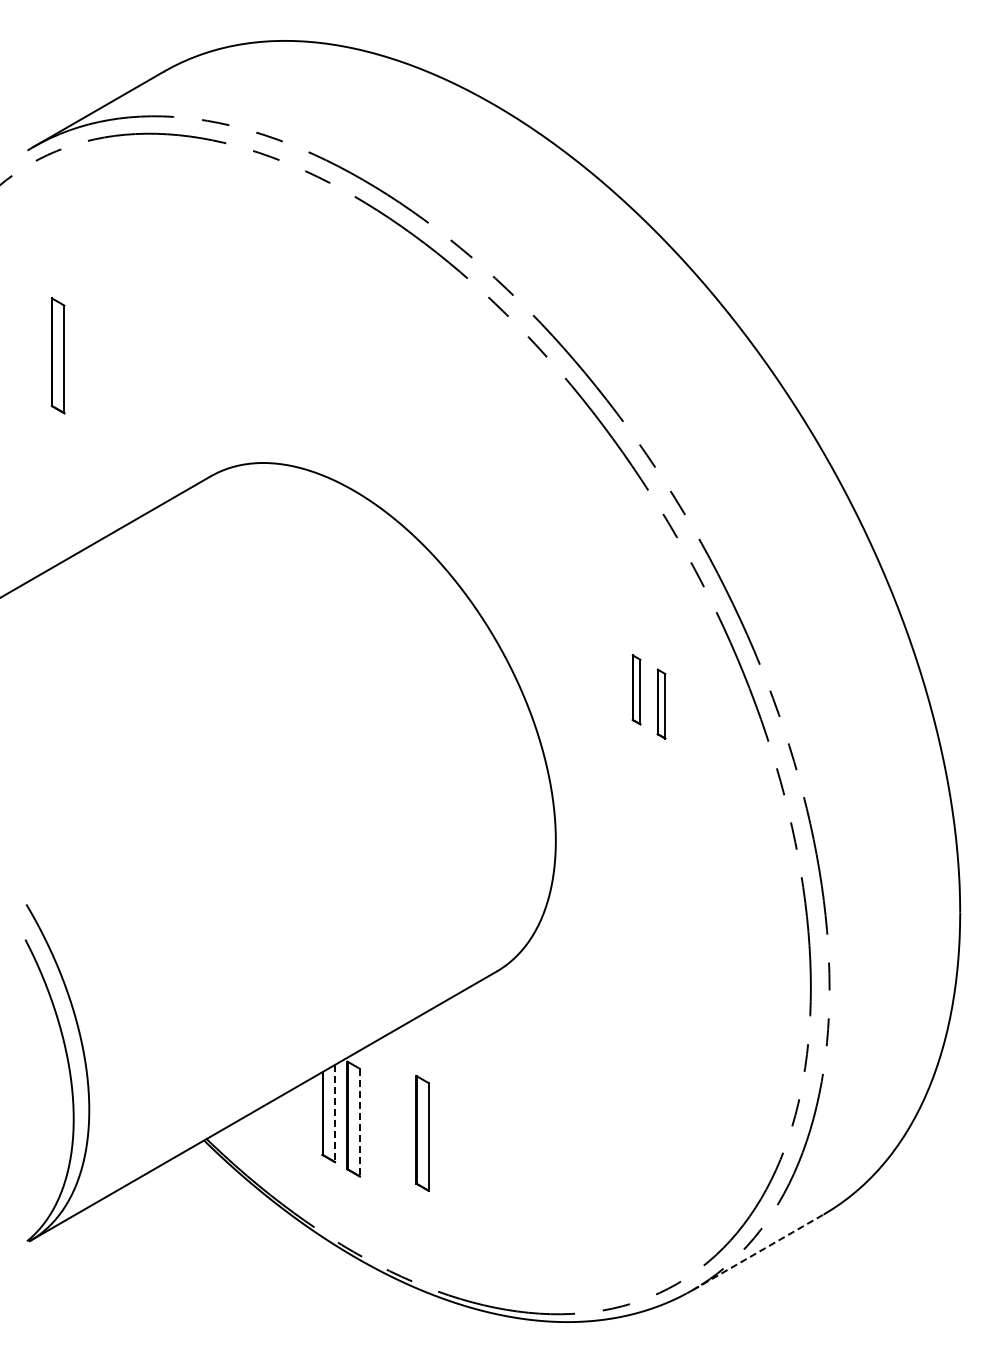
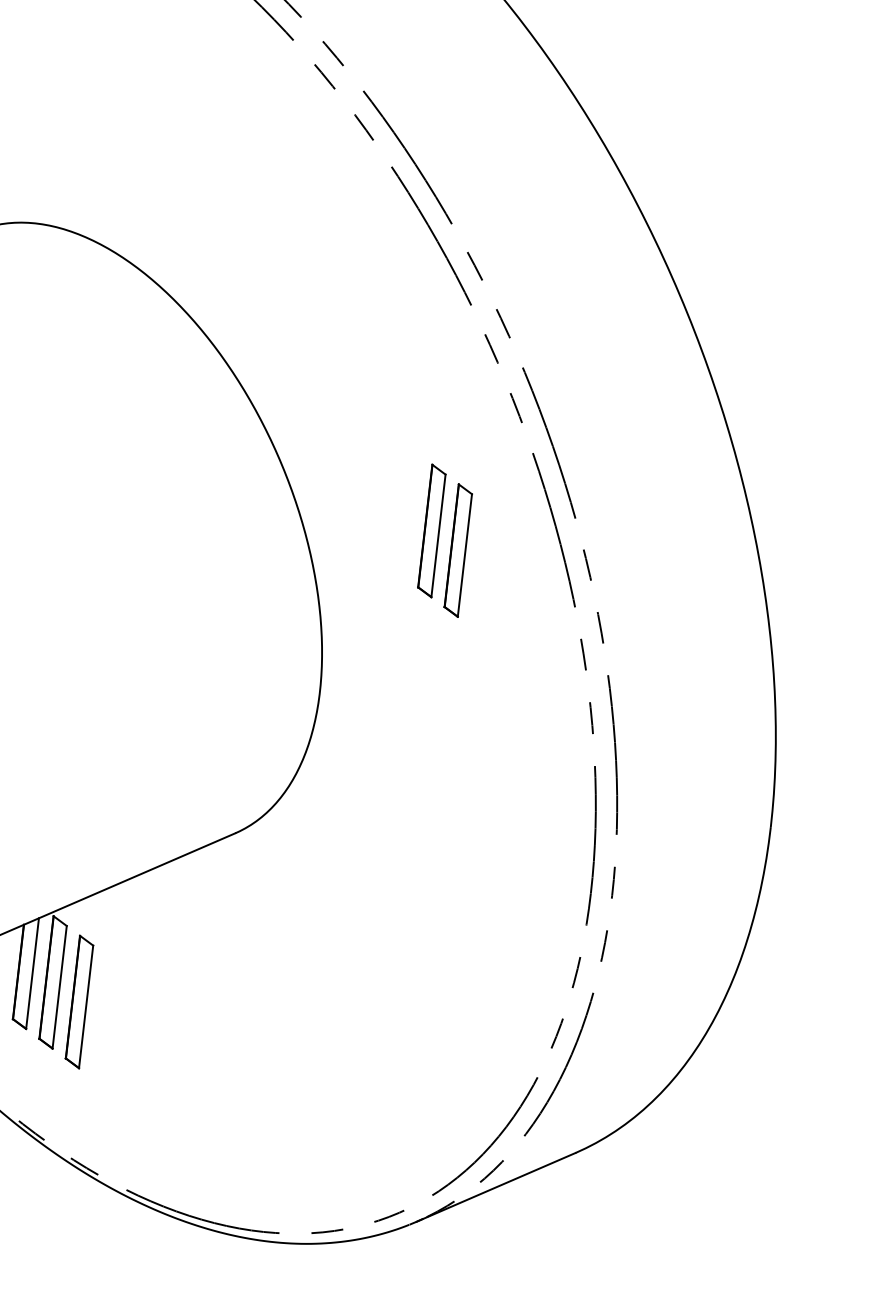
part: (636, 689) -> (431, 530), size x1.67
part: (661, 703) -> (458, 549), size x1.67
line: (335, 1113) -> (33, 973), dashed -> solid
line: (359, 1122) -> (59, 987), dashed -> solid
part: (422, 1133) -> (79, 1002), moved
line: (758, 1252) -> (496, 1187), dashed -> solid

